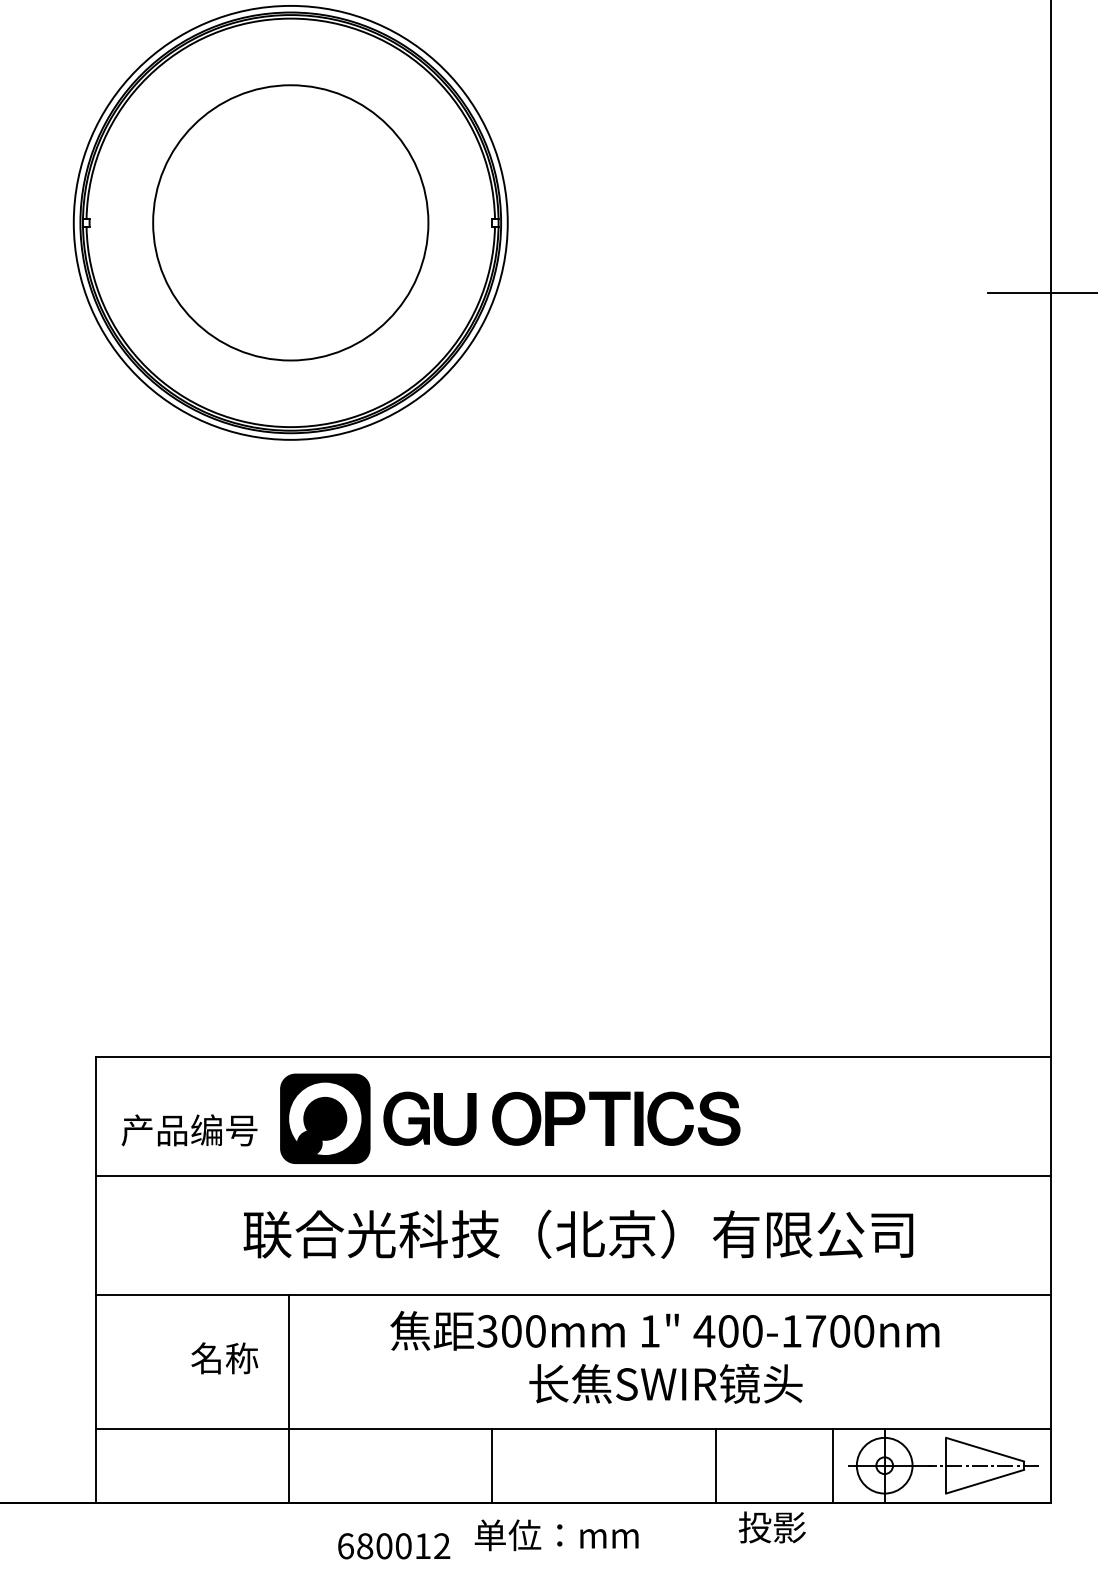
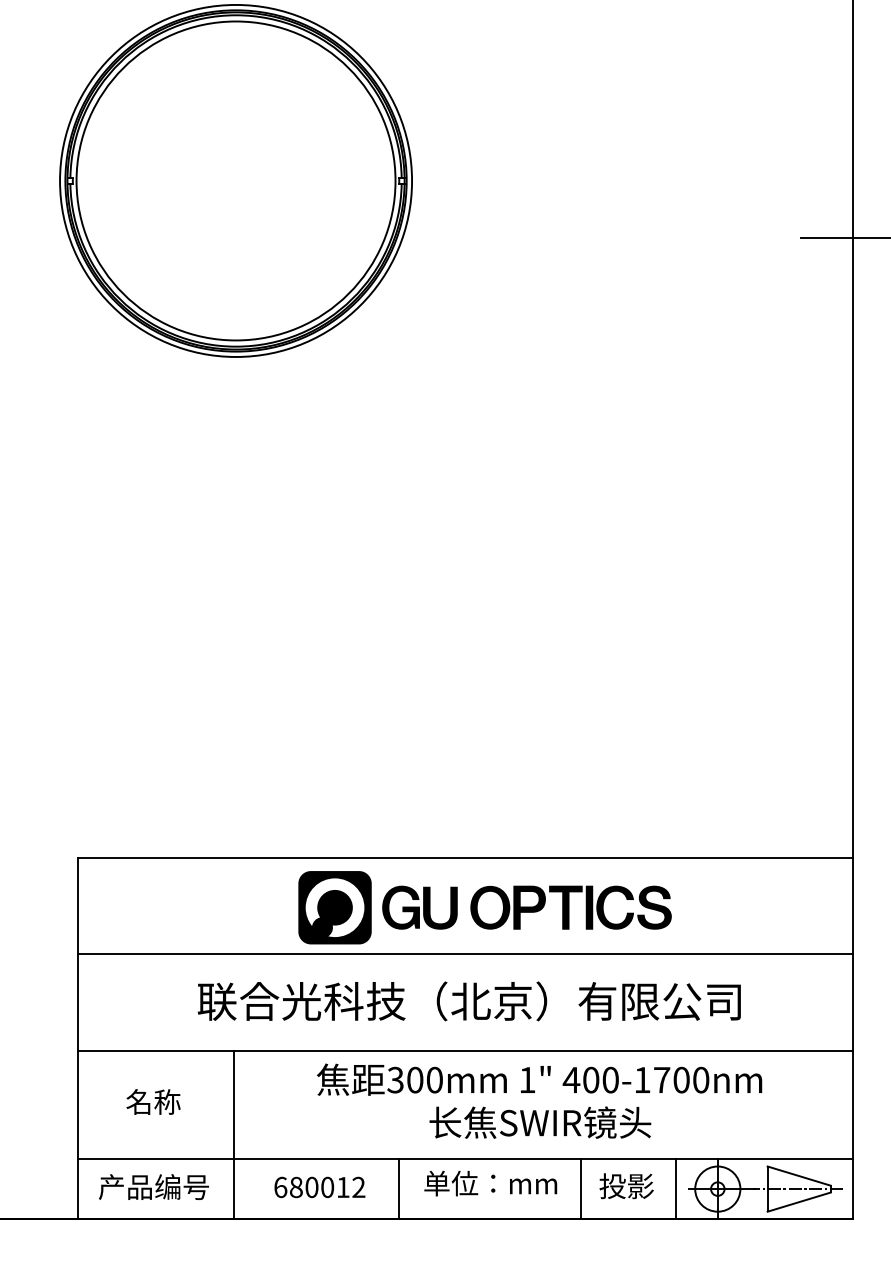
circle: (290, 222) -> (235, 180), size x1.43
part: (509, 1118) -> (484, 907), moved
text: (189, 1129) -> (153, 1186), moved
text: (224, 1357) -> (153, 1101), moved
text: (772, 1527) -> (626, 1186), moved
text: (556, 1535) -> (490, 1183), moved
text: (393, 1546) -> (319, 1187), moved

